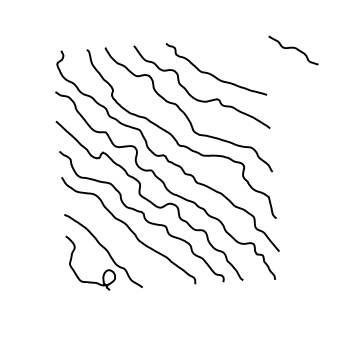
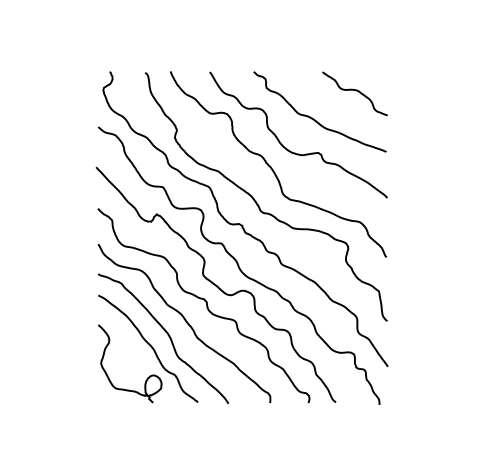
curve: (293, 48) -> (355, 91), moved
curve: (116, 240) -> (167, 335), added

